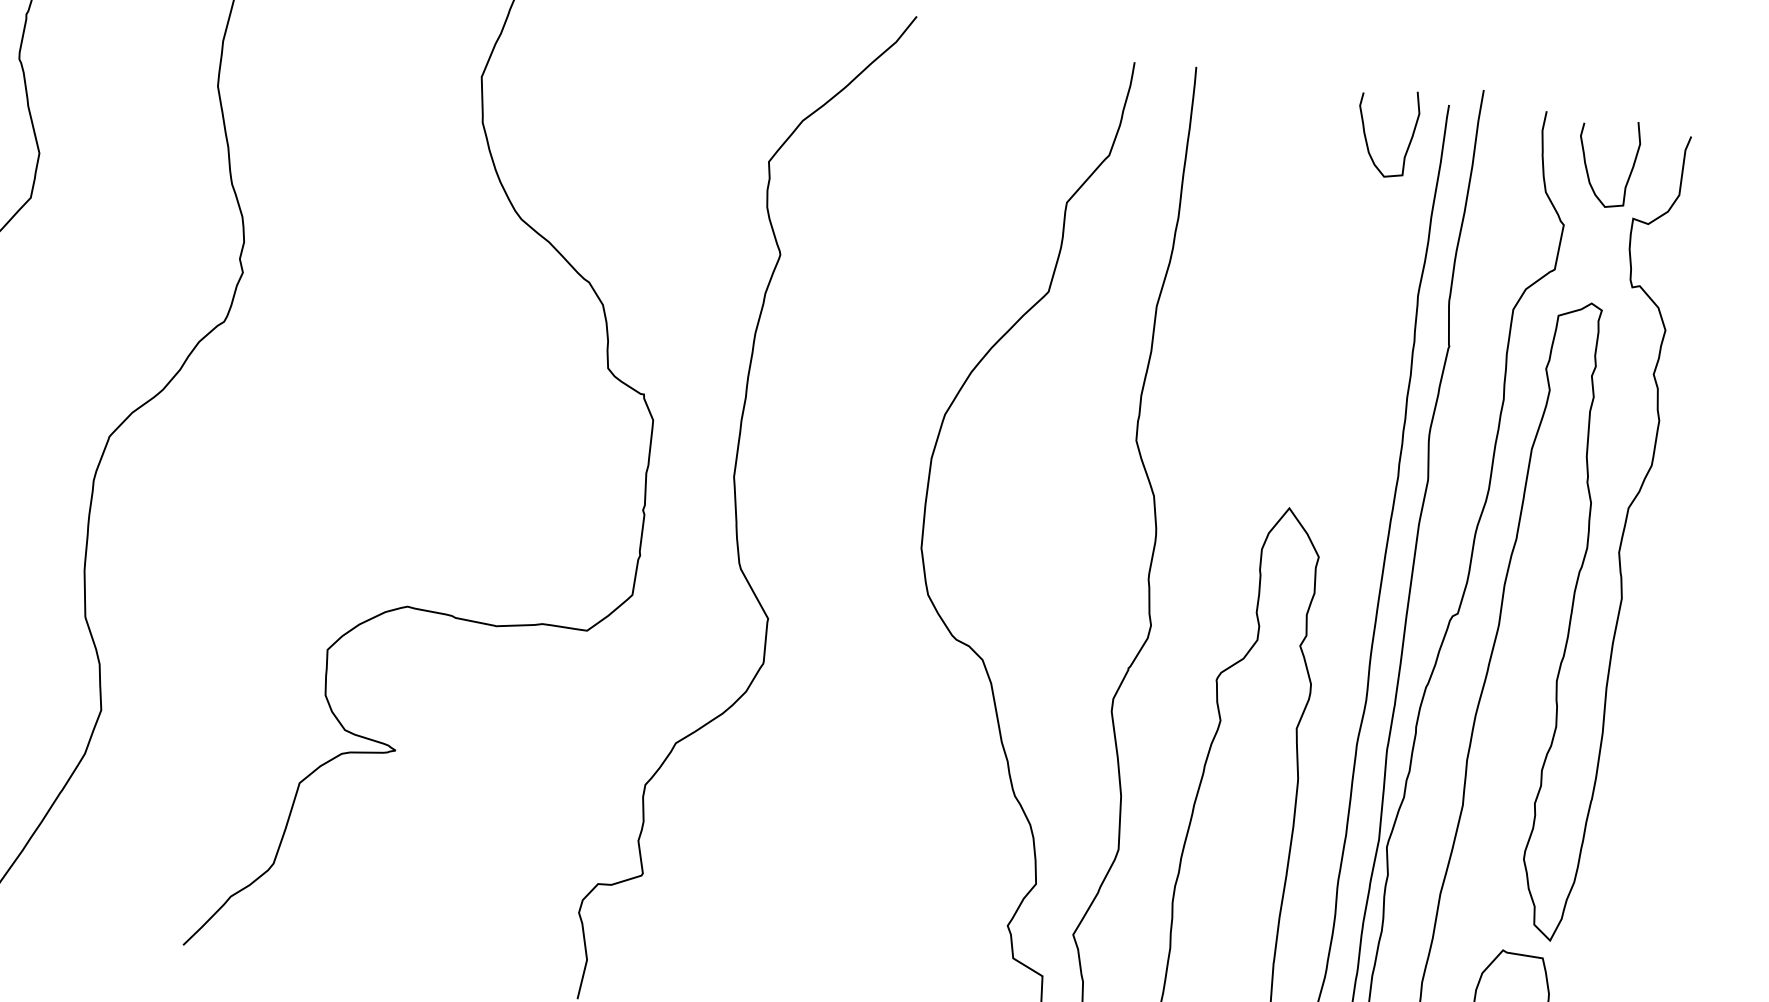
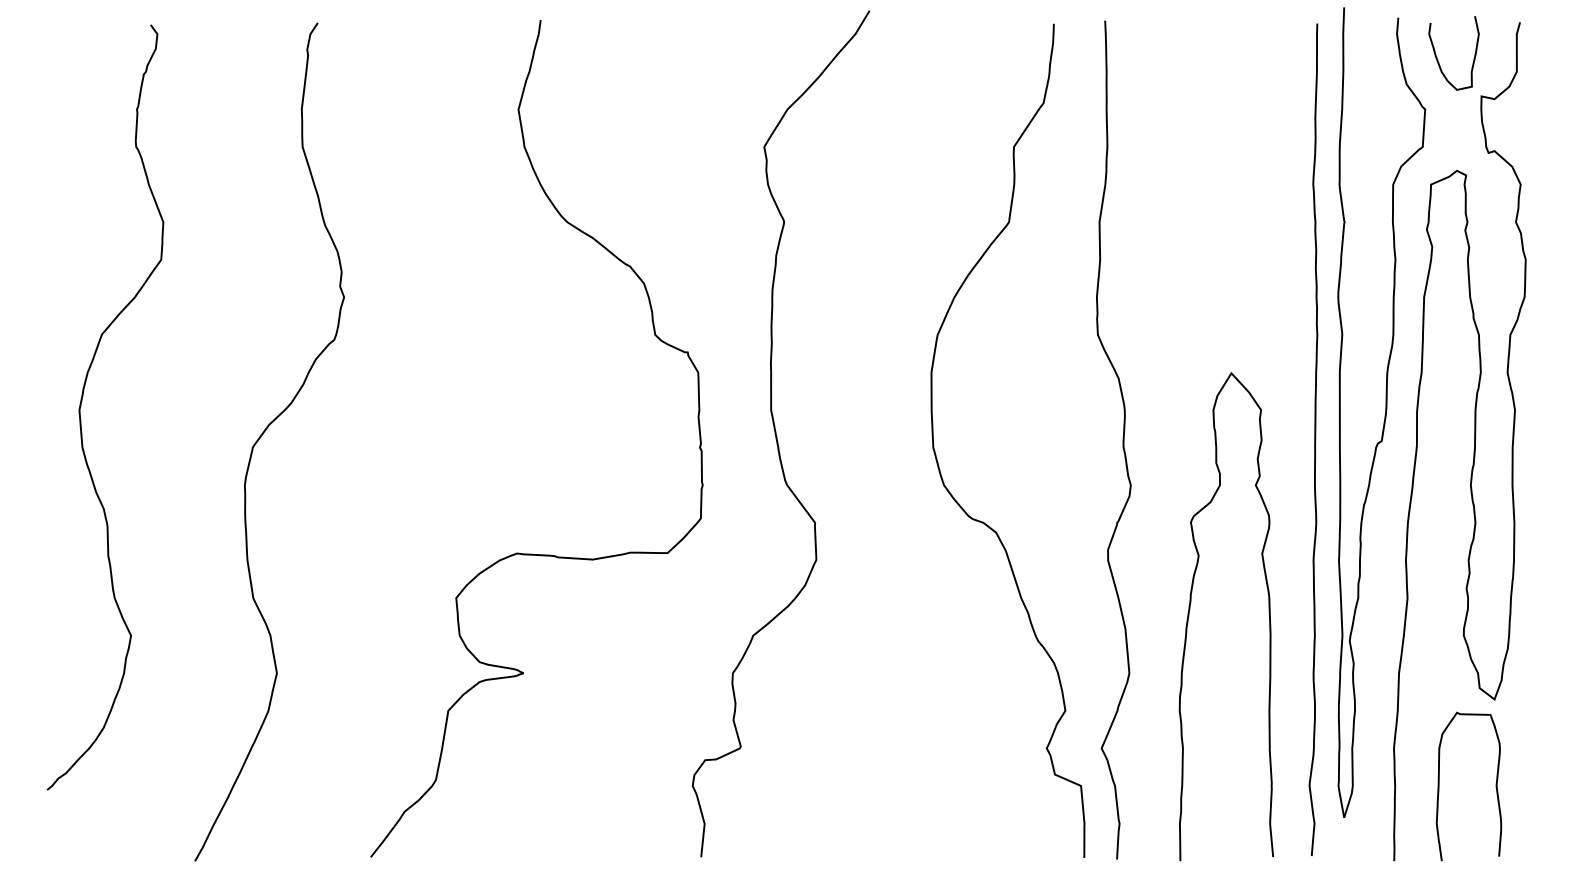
curve: (1366, 134) -> (1252, 57), removed

